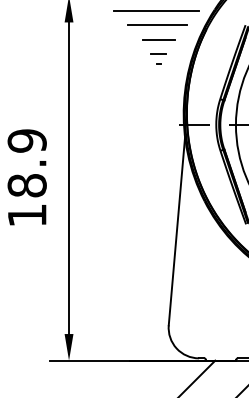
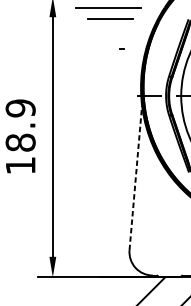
line: (156, 10) -> (108, 8), moved
line: (157, 24) -> (110, 18), moved
line: (158, 39) -> (121, 30), removed
line: (158, 53) -> (121, 41), removed
line: (176, 230) -> (135, 177), solid -> dashed

